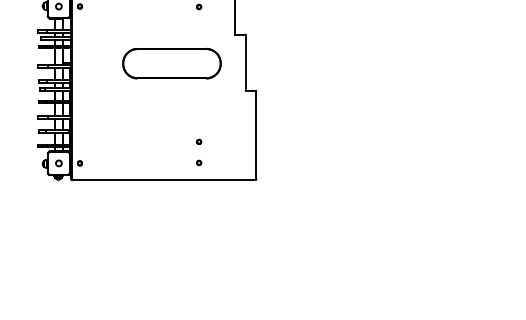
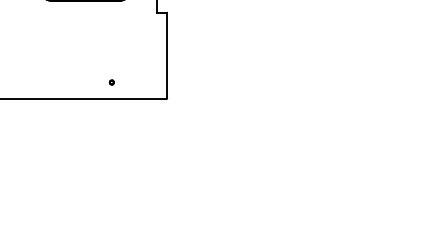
part: (199, 141) -> (112, 61), removed

